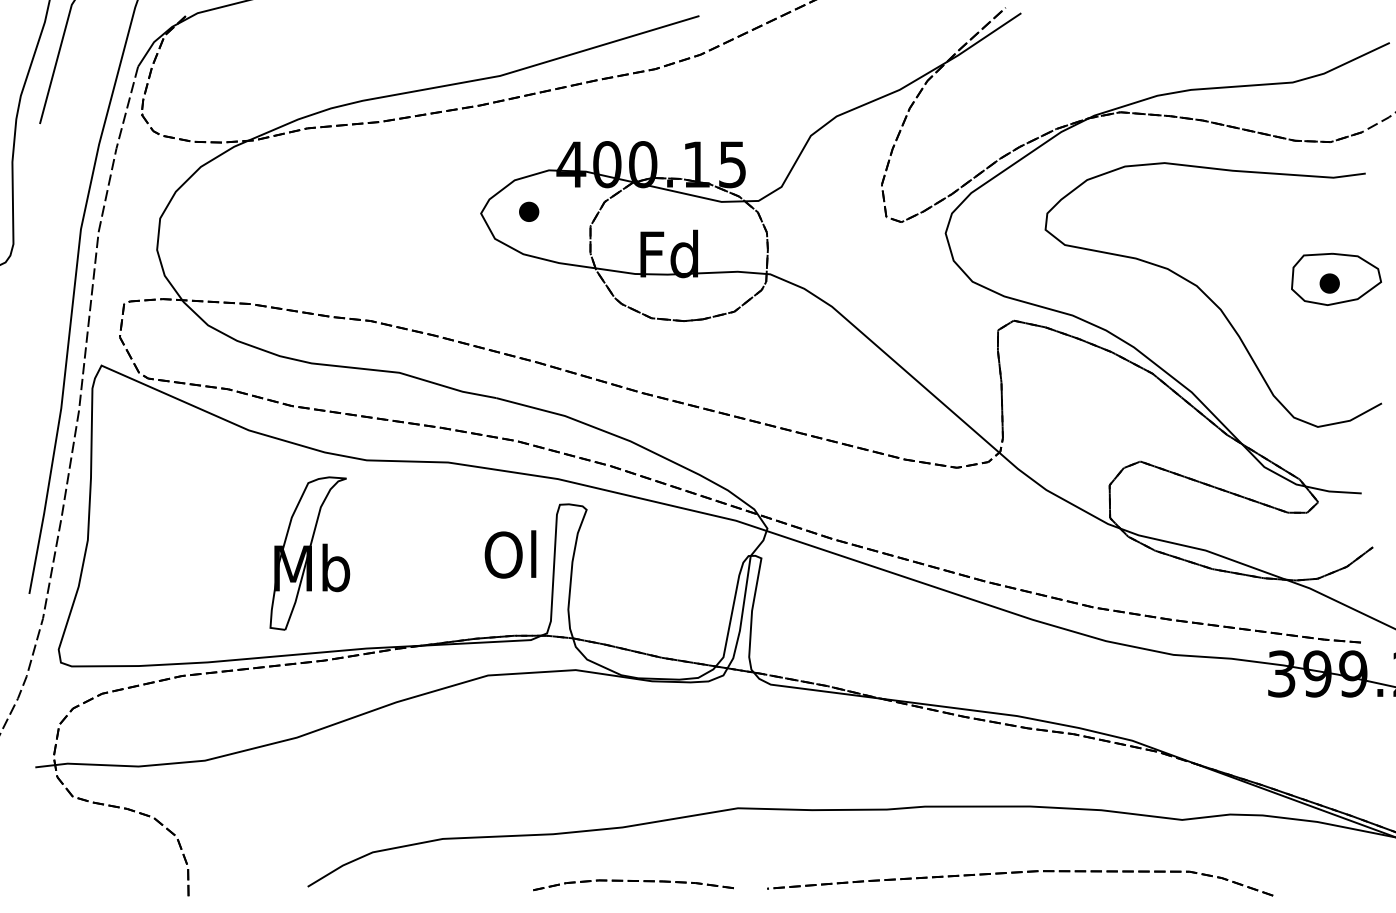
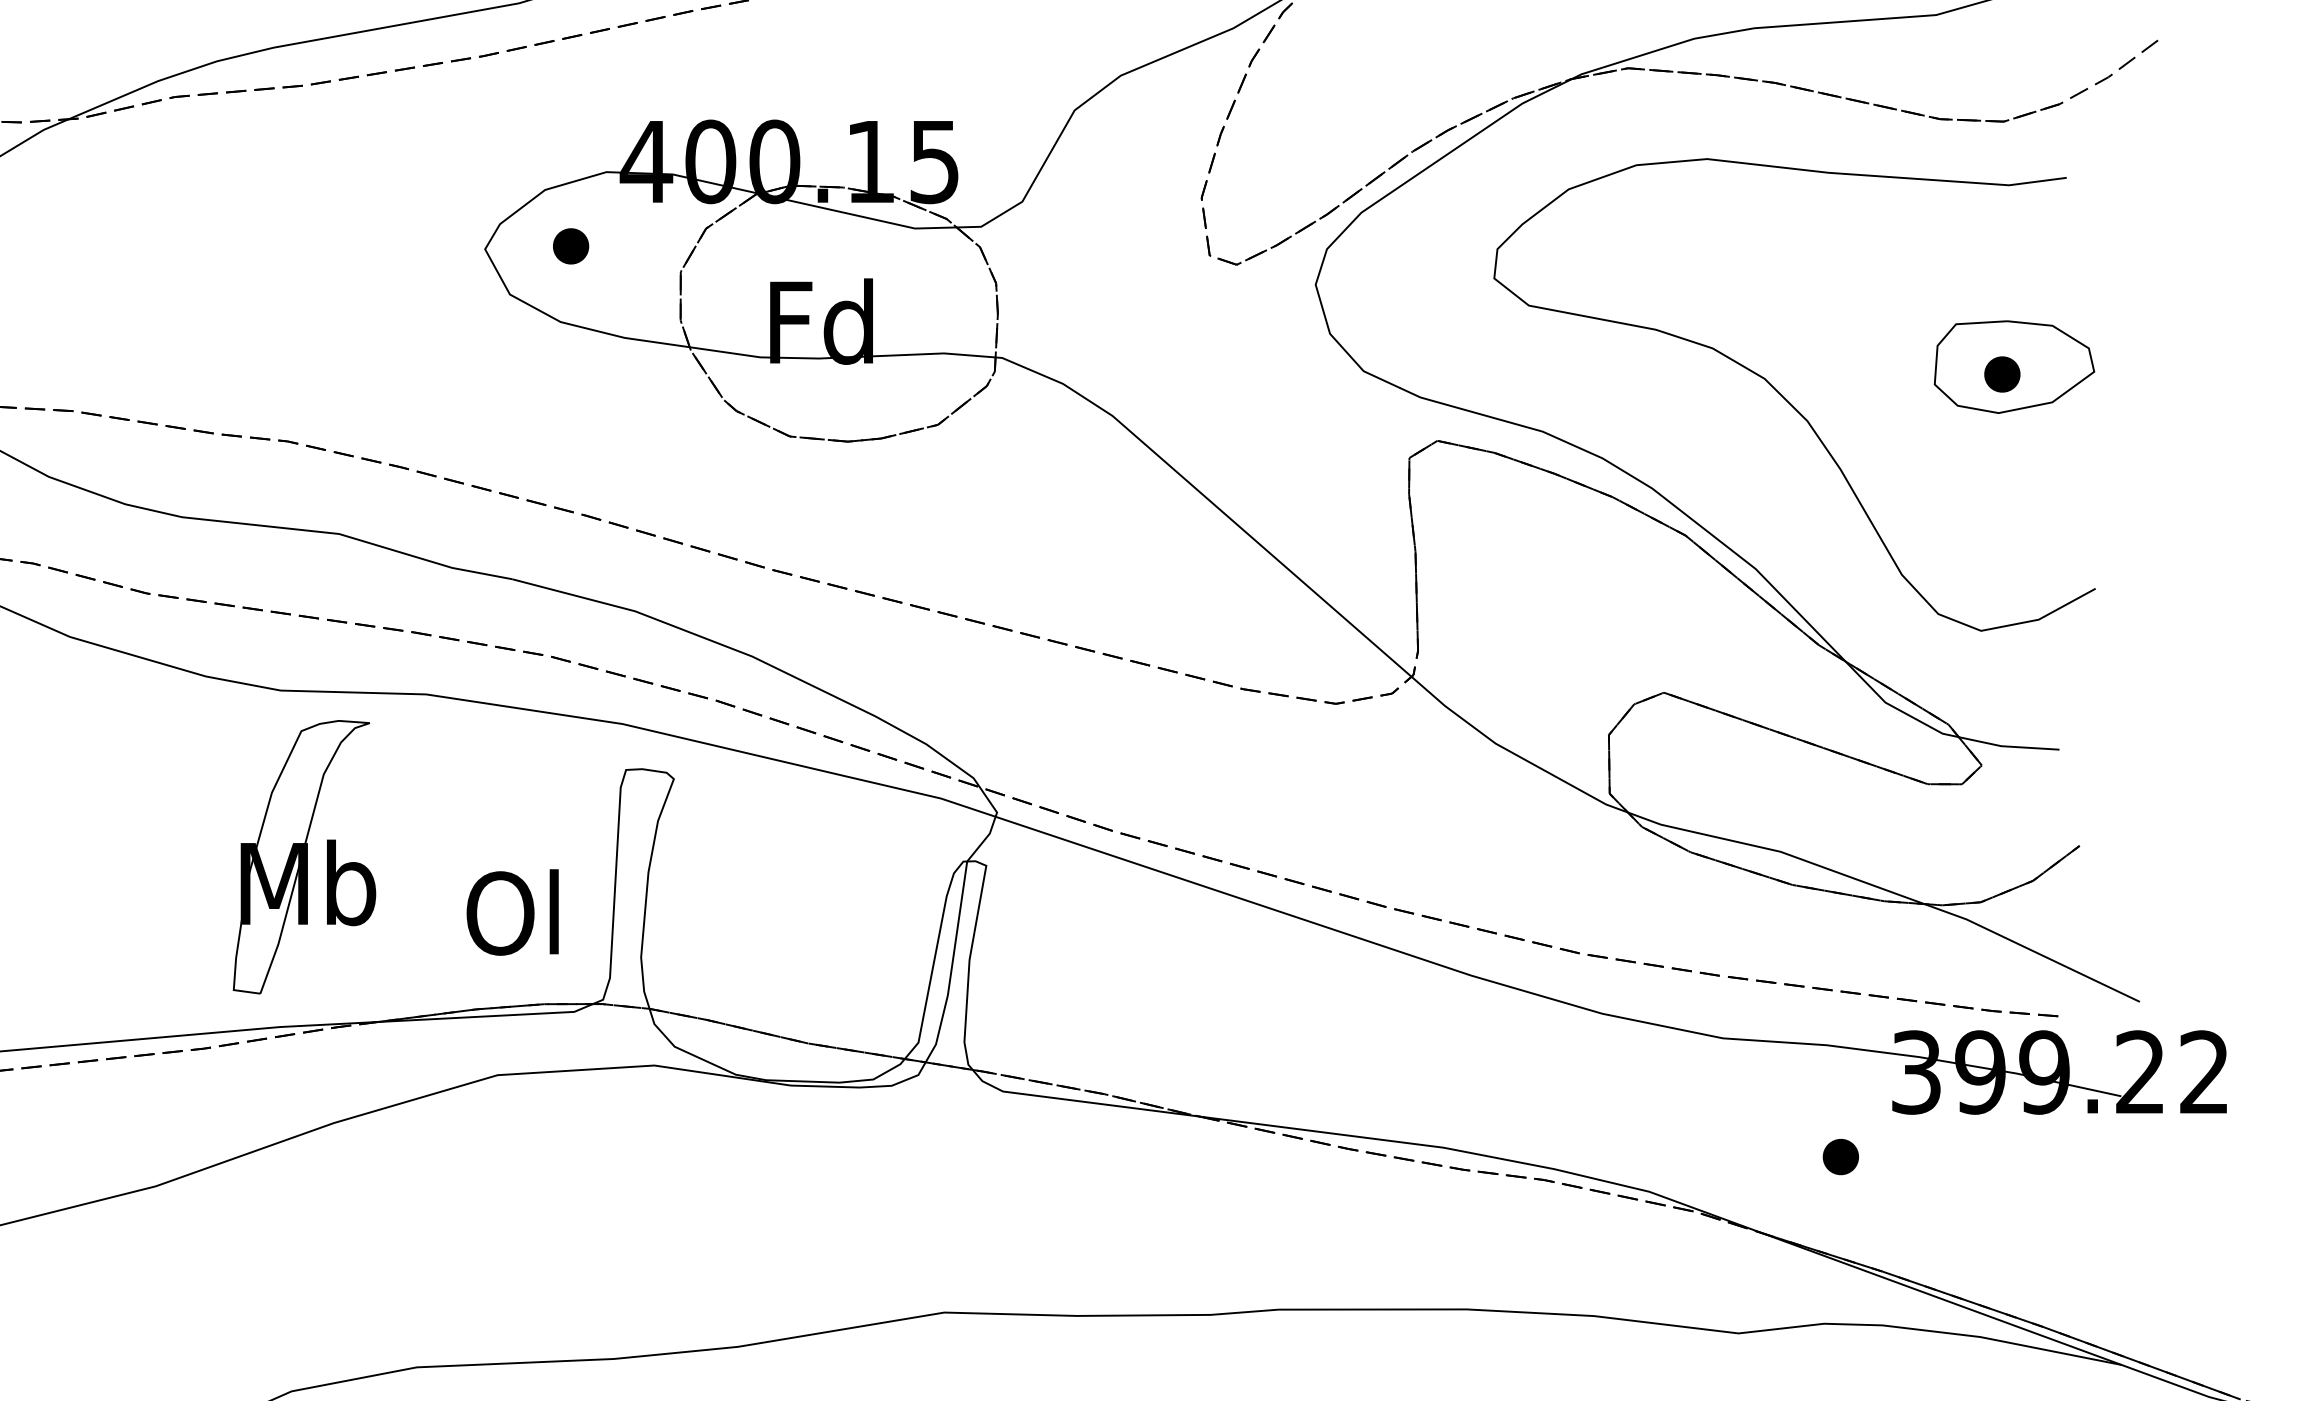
part: (309, 553) -> (303, 857), moved
text: (510, 554) -> (512, 912), moved
part: (1239, 721) -> (1841, 1157), added

